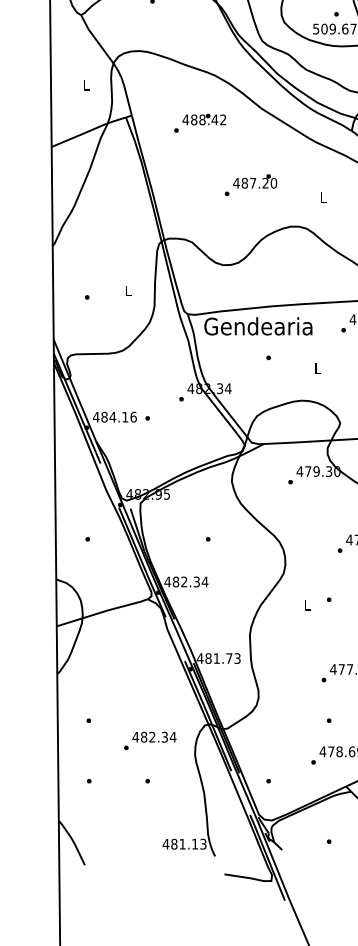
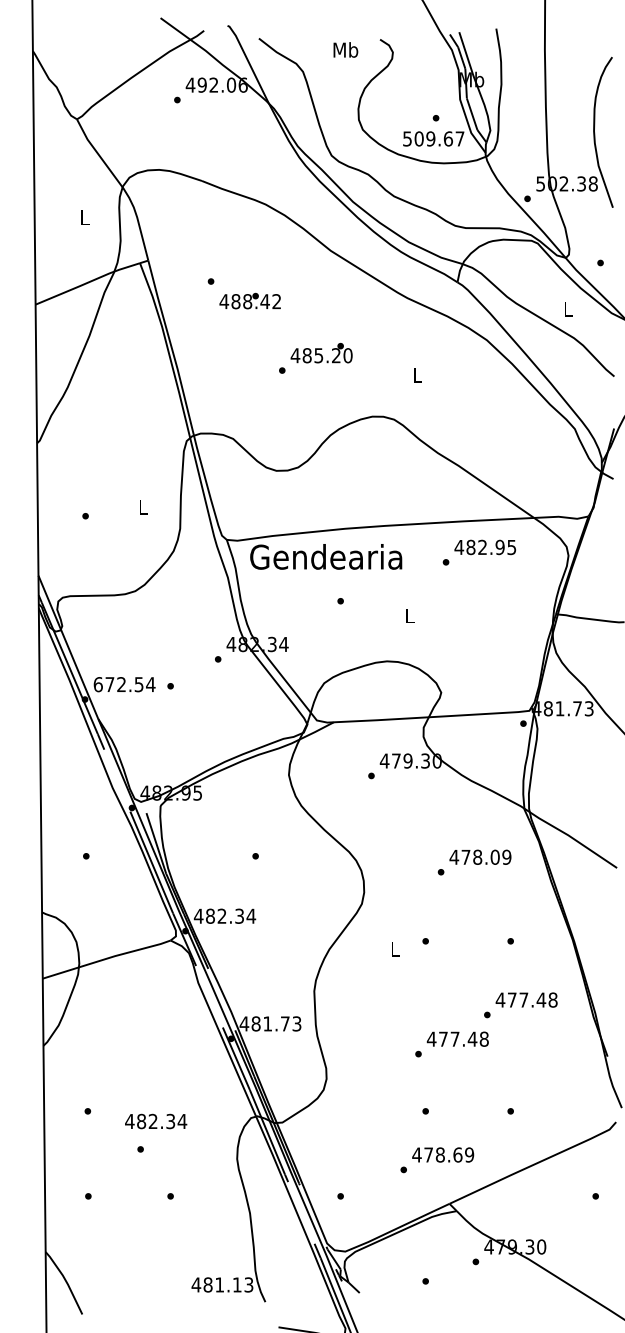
text: (203, 119) -> (249, 300), moved
text: (252, 183) -> (318, 355), 487.20 -> 485.20
text: (114, 417) -> (124, 684), 484.16 -> 672.54
text: (154, 737) -> (156, 1121), moved

